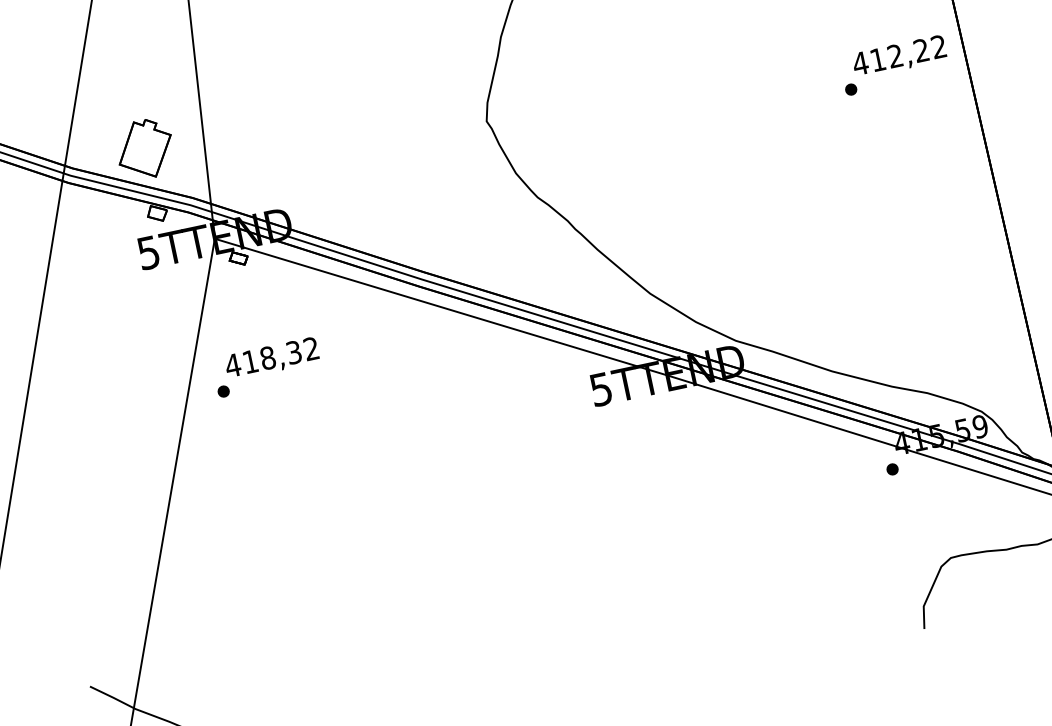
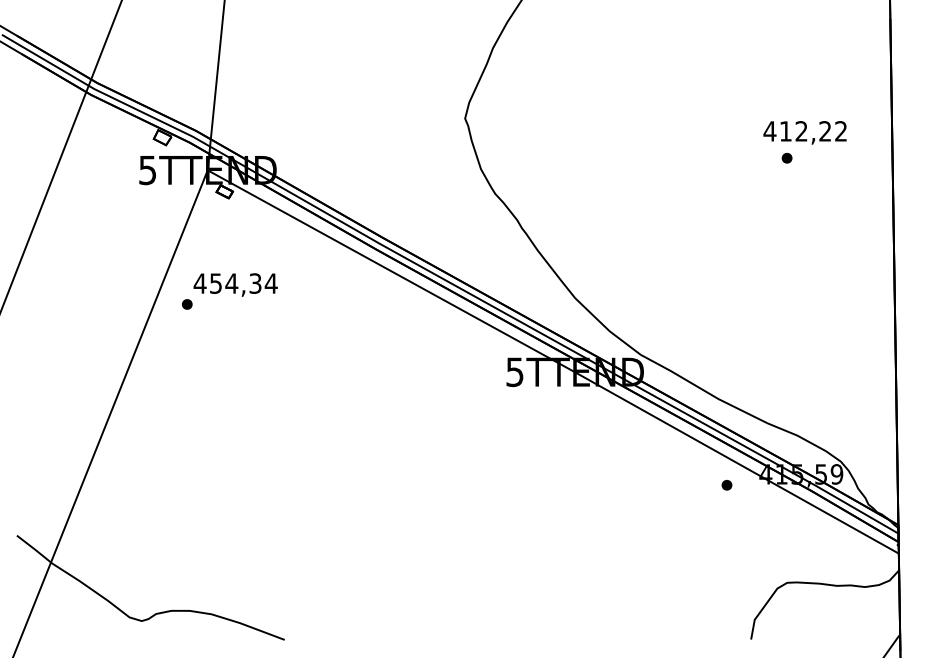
text: (898, 56) -> (804, 132), moved
part: (144, 148) -> (163, 79), removed
text: (280, 355) -> (243, 283), 418,32 -> 454,34
part: (892, 469) -> (726, 485), moved

